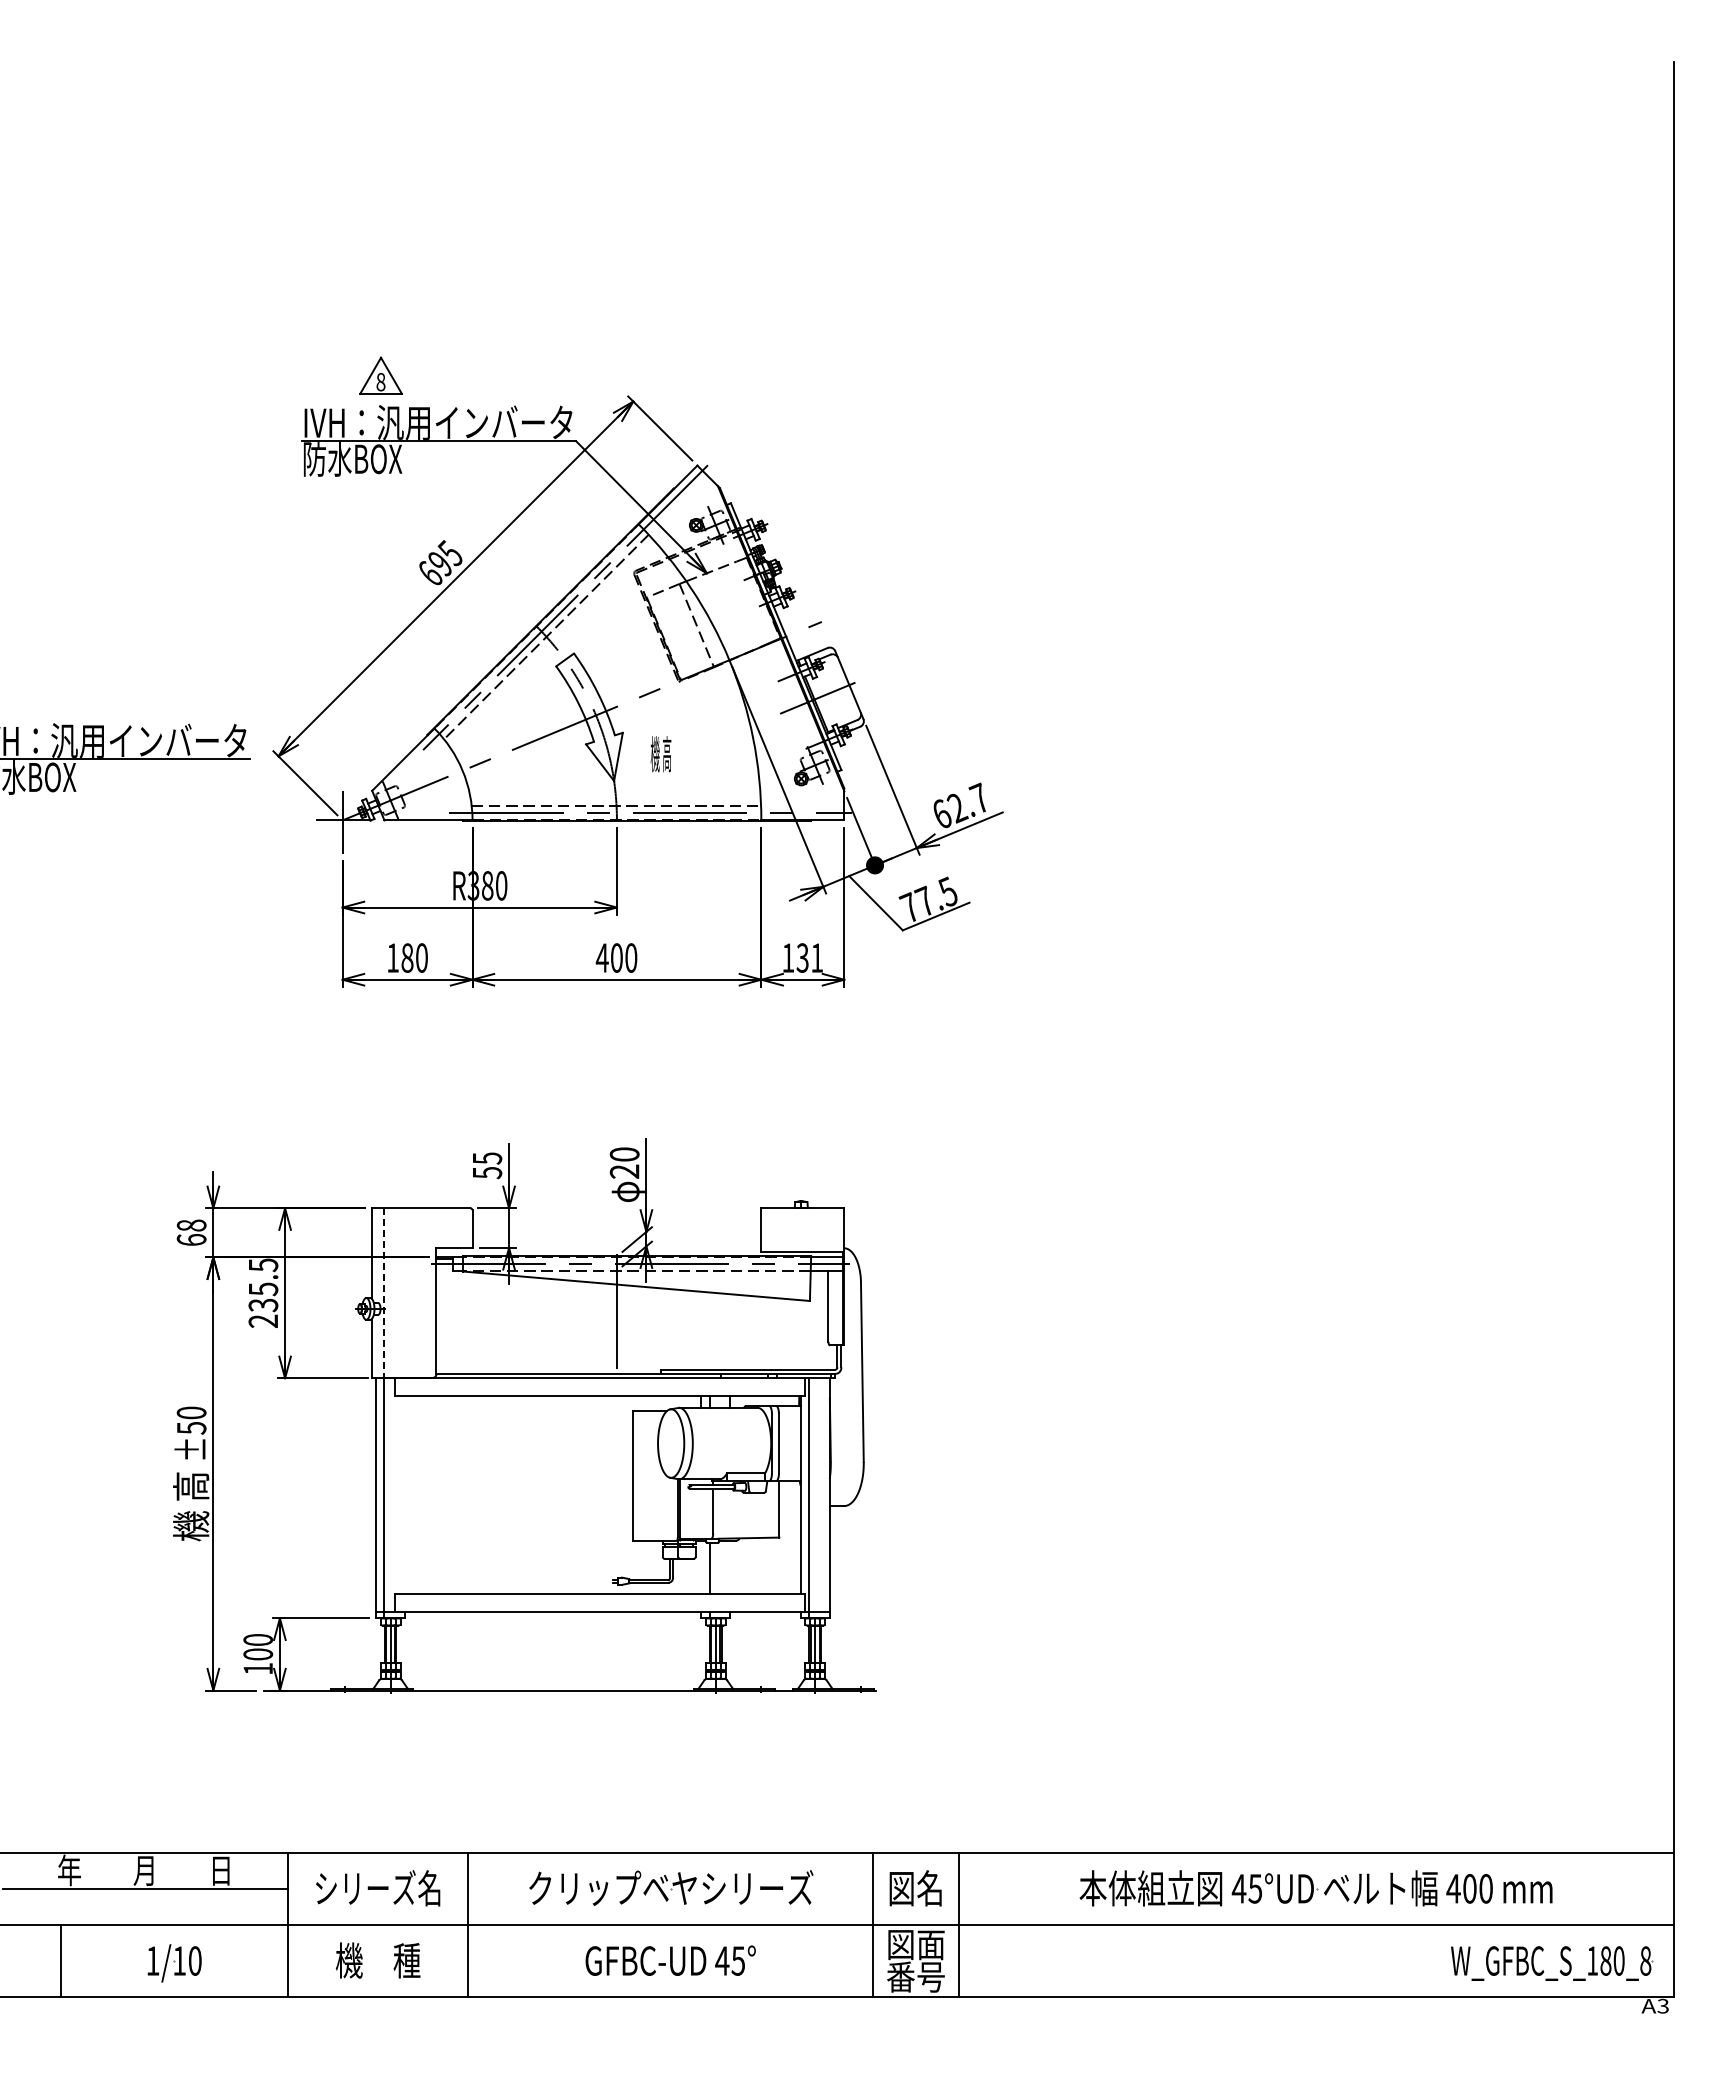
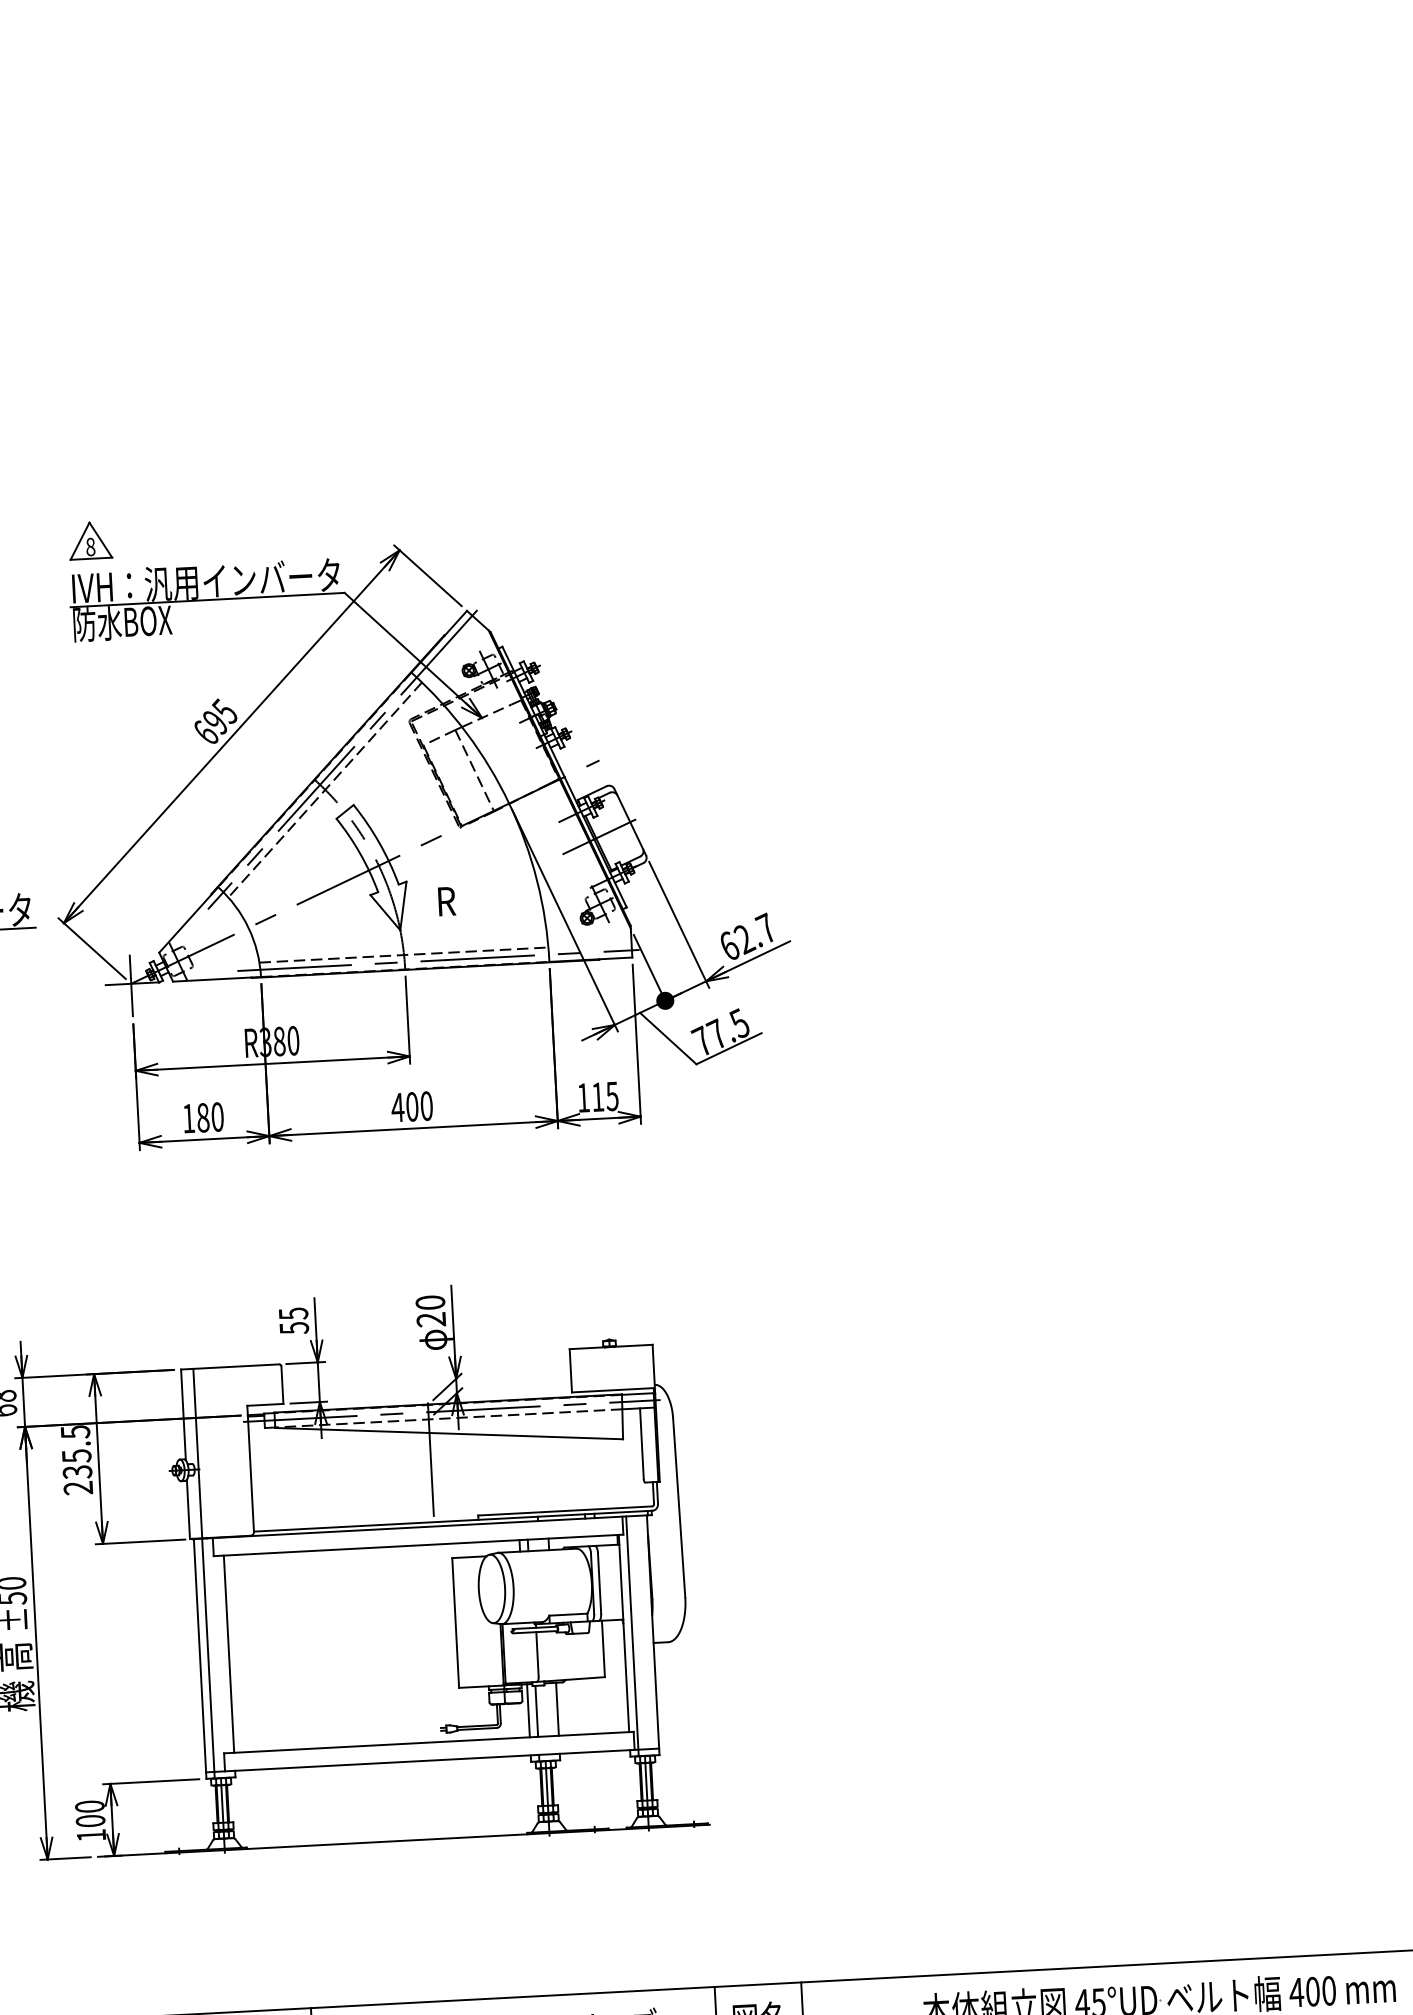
part: (380, 375) -> (89, 540), moved
text: (660, 754) -> (445, 901), 機 高 -> R
text: (809, 957) -> (604, 1096), 131 -> 115
line: (384, 1293) -> (197, 1454), dashed -> solid
line: (405, 1494) -> (229, 1653), added
line: (701, 1566) -> (528, 1710), added
line: (730, 1566) -> (557, 1708), added

